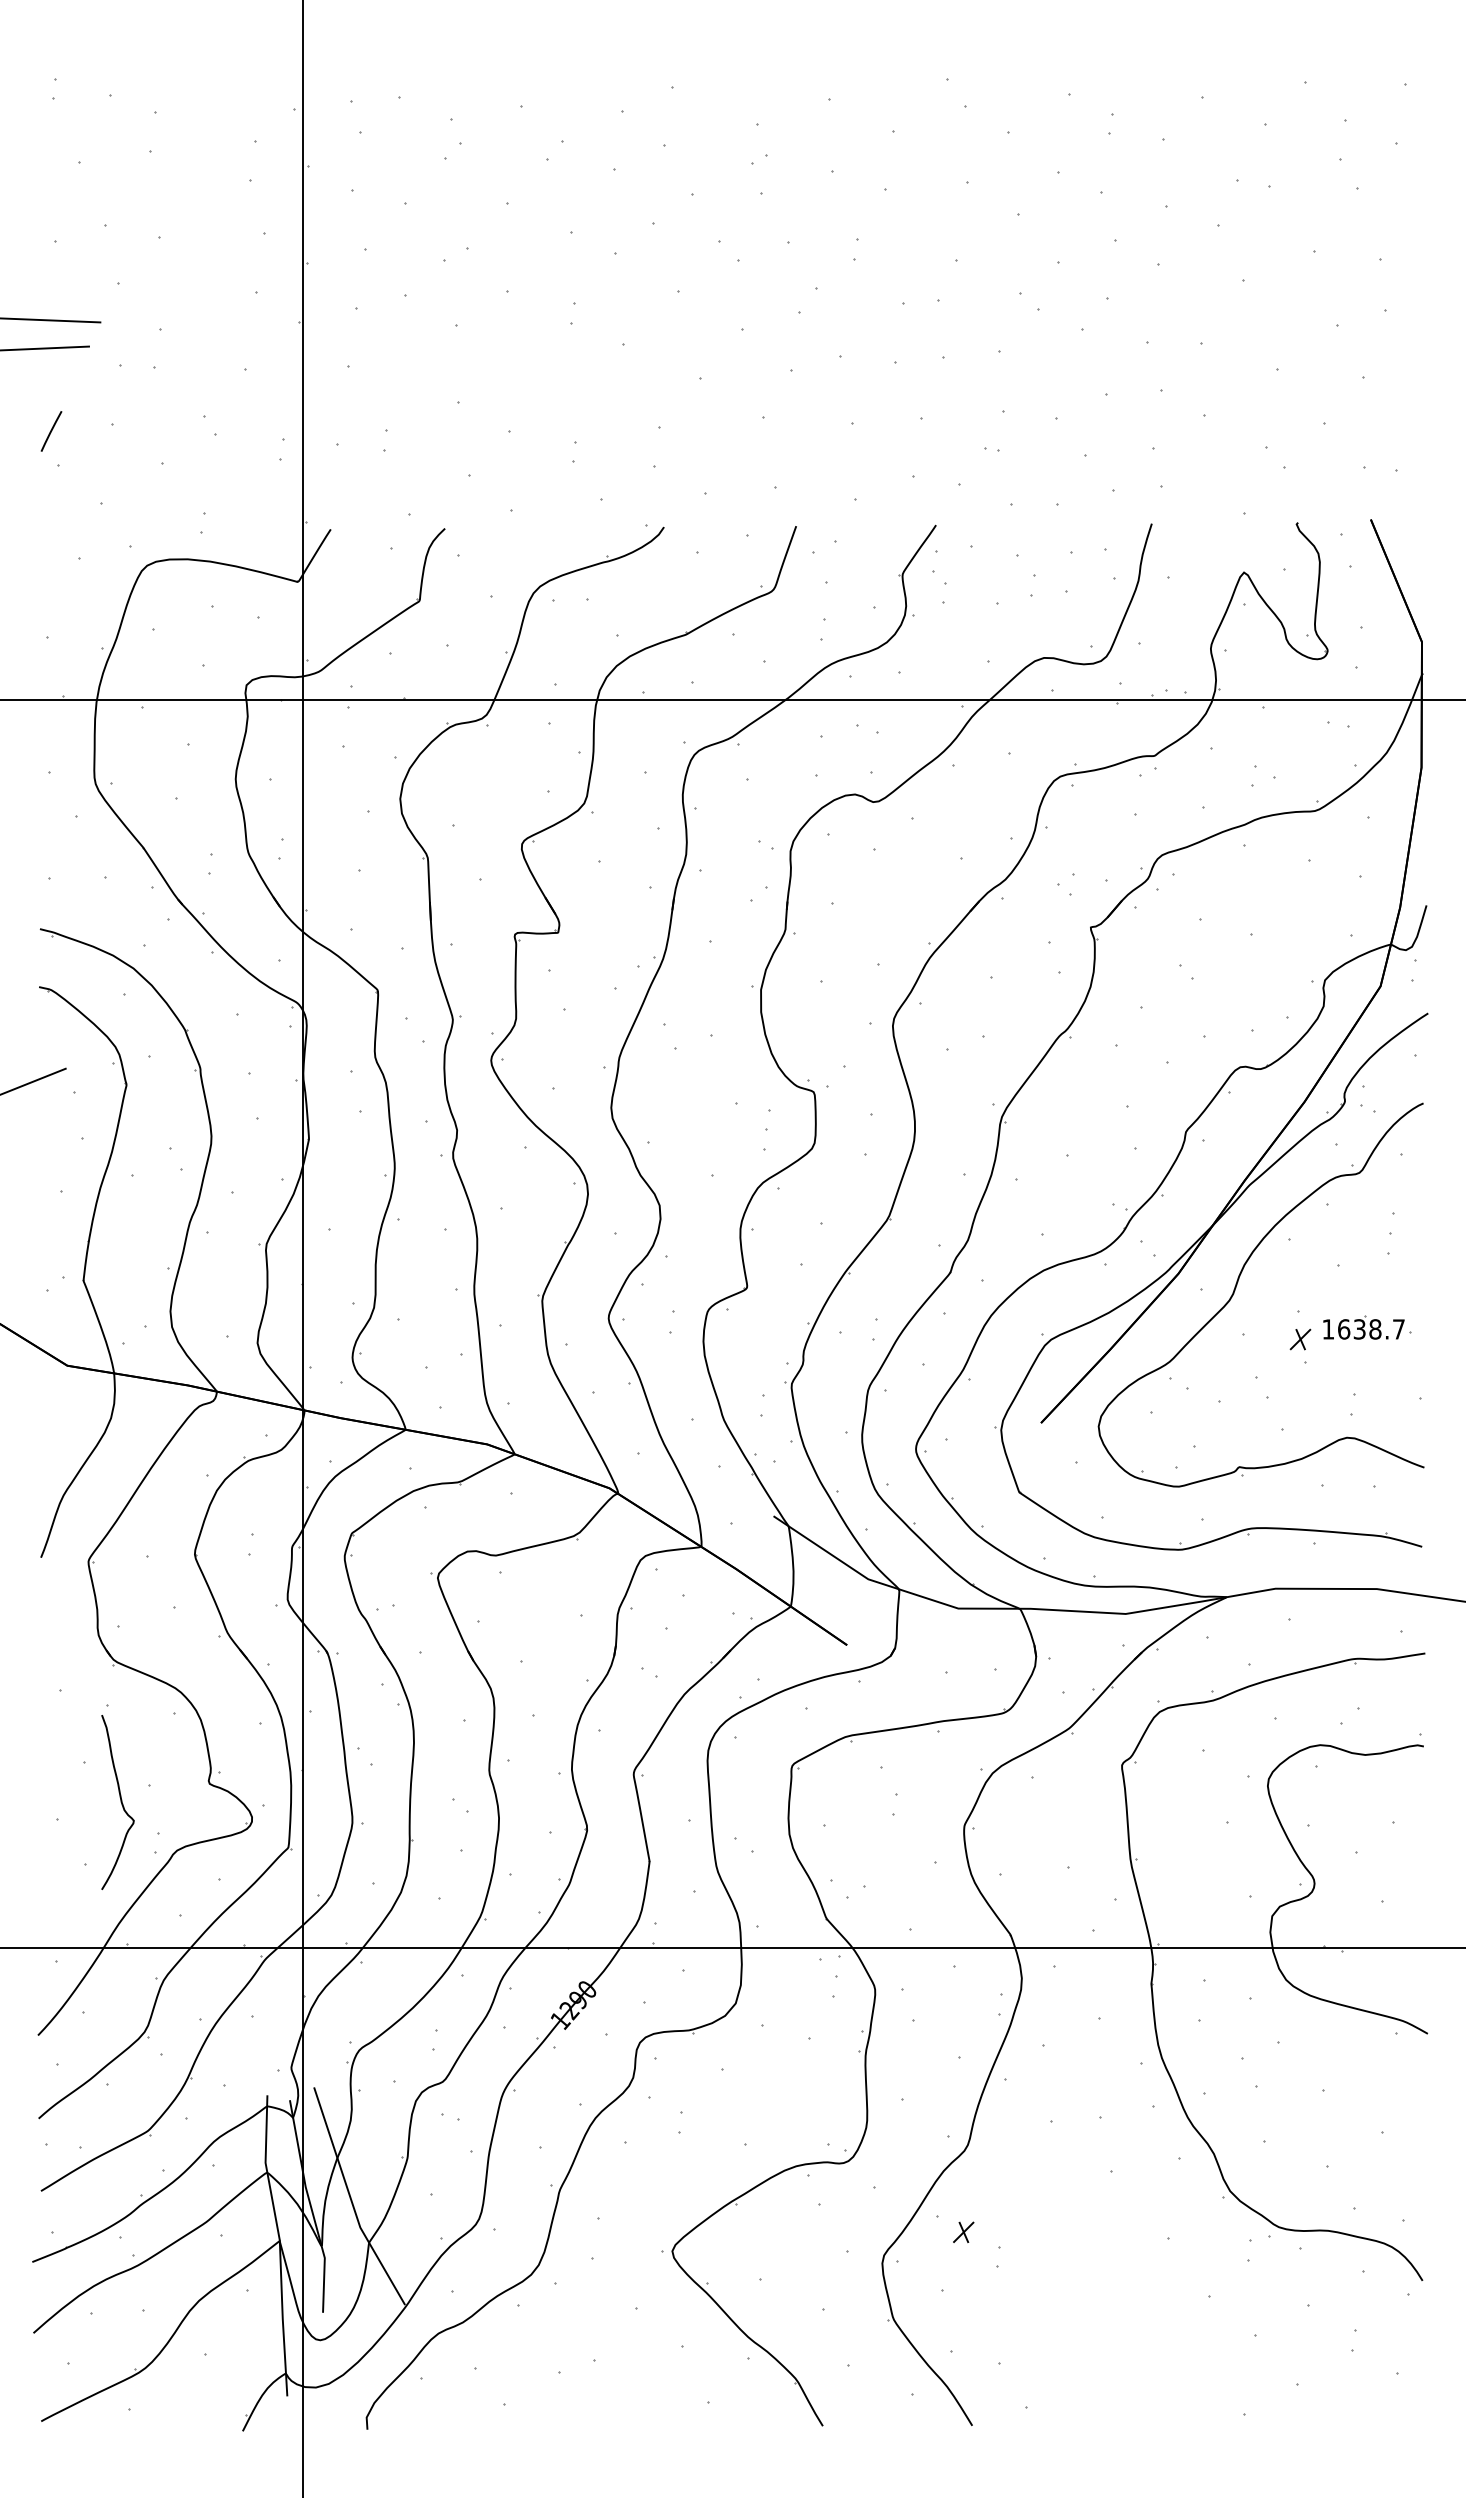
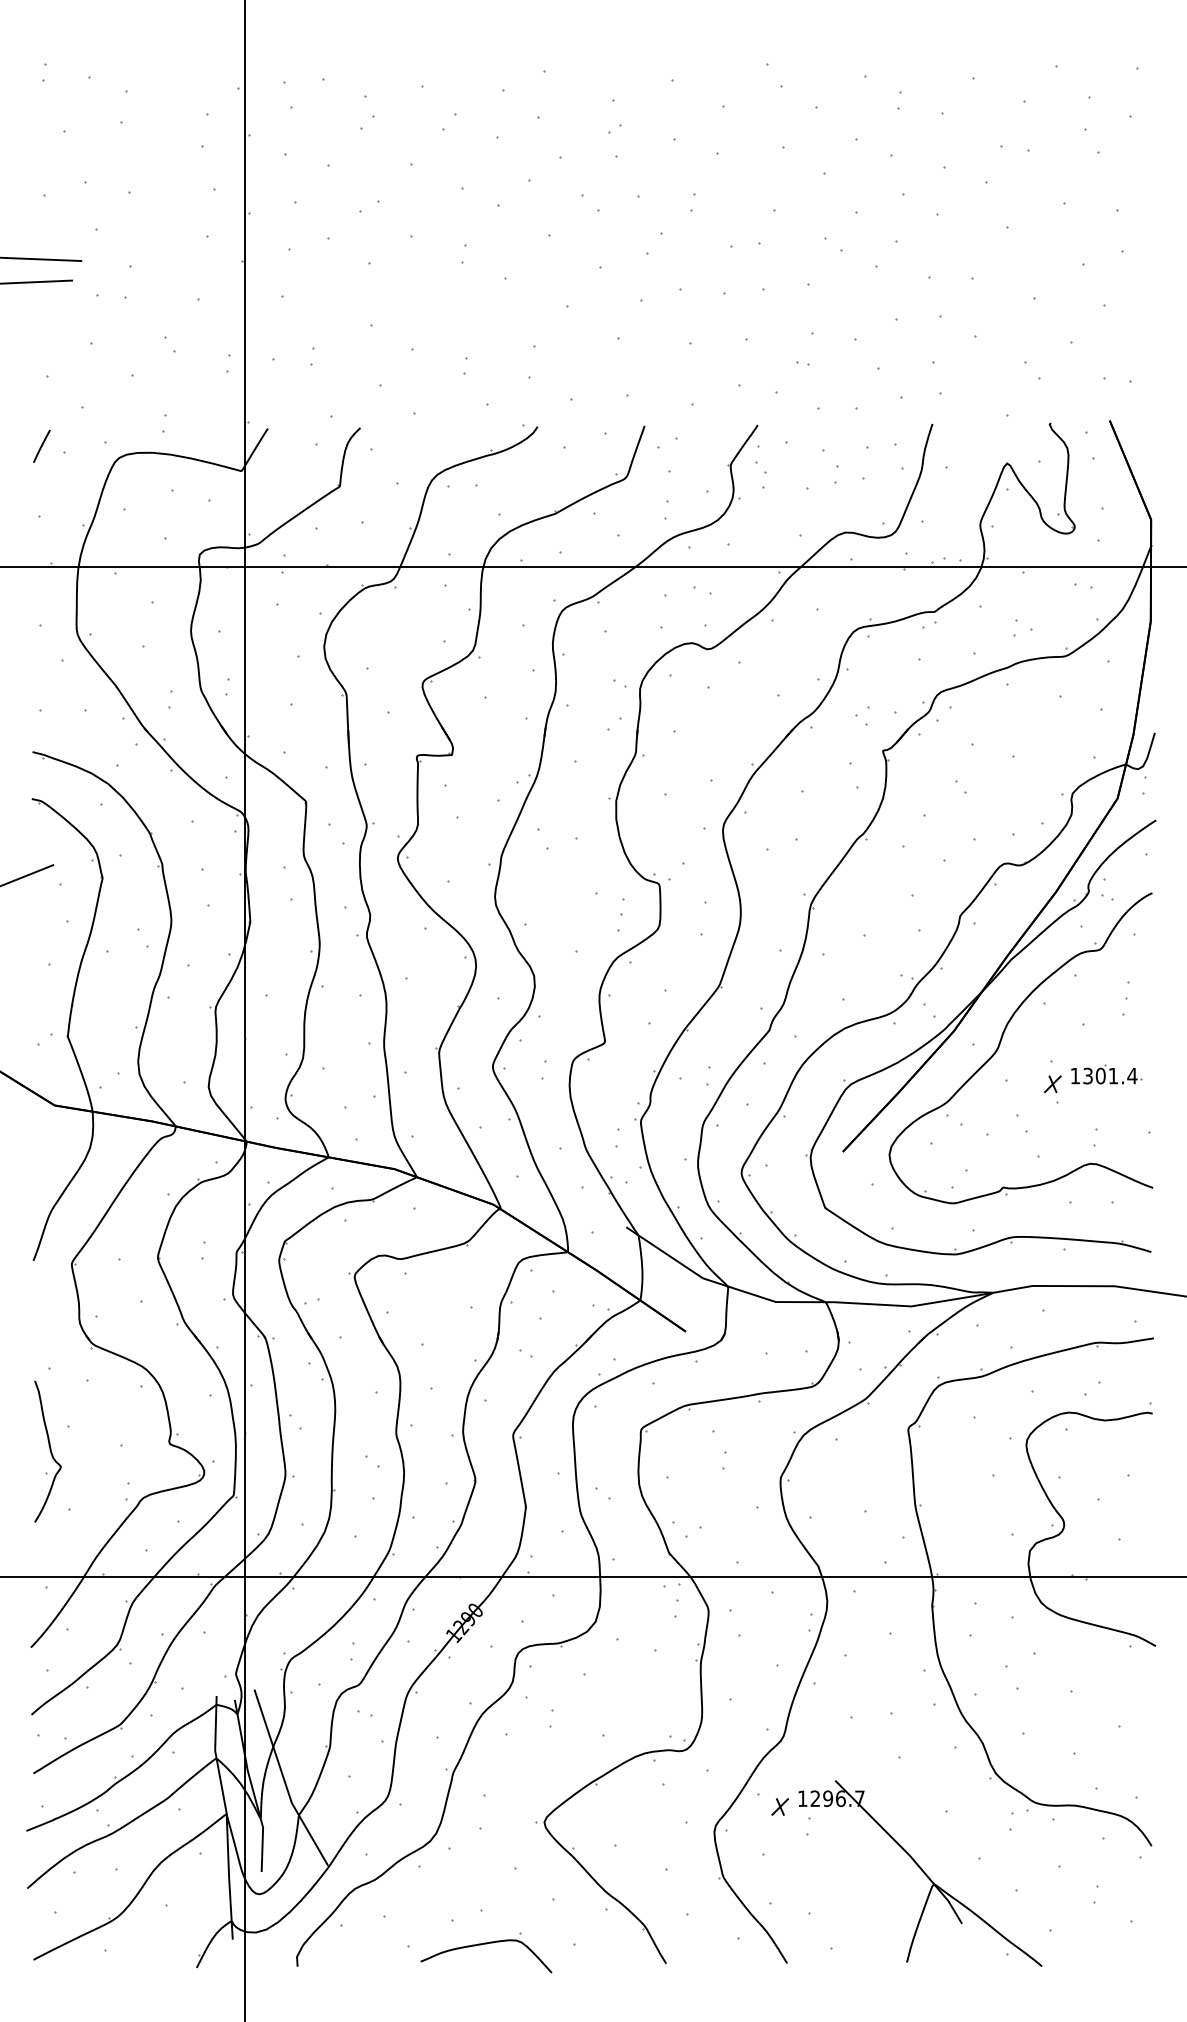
line: (51, 431) -> (41, 446), moved
text: (1371, 1329) -> (1110, 1076), 1638.7 -> 1301.4
curve: (120, 1802) -> (49, 1451), moved
part: (1136, 2314) -> (920, 1873), added
part: (598, 2402) -> (484, 1944), added

